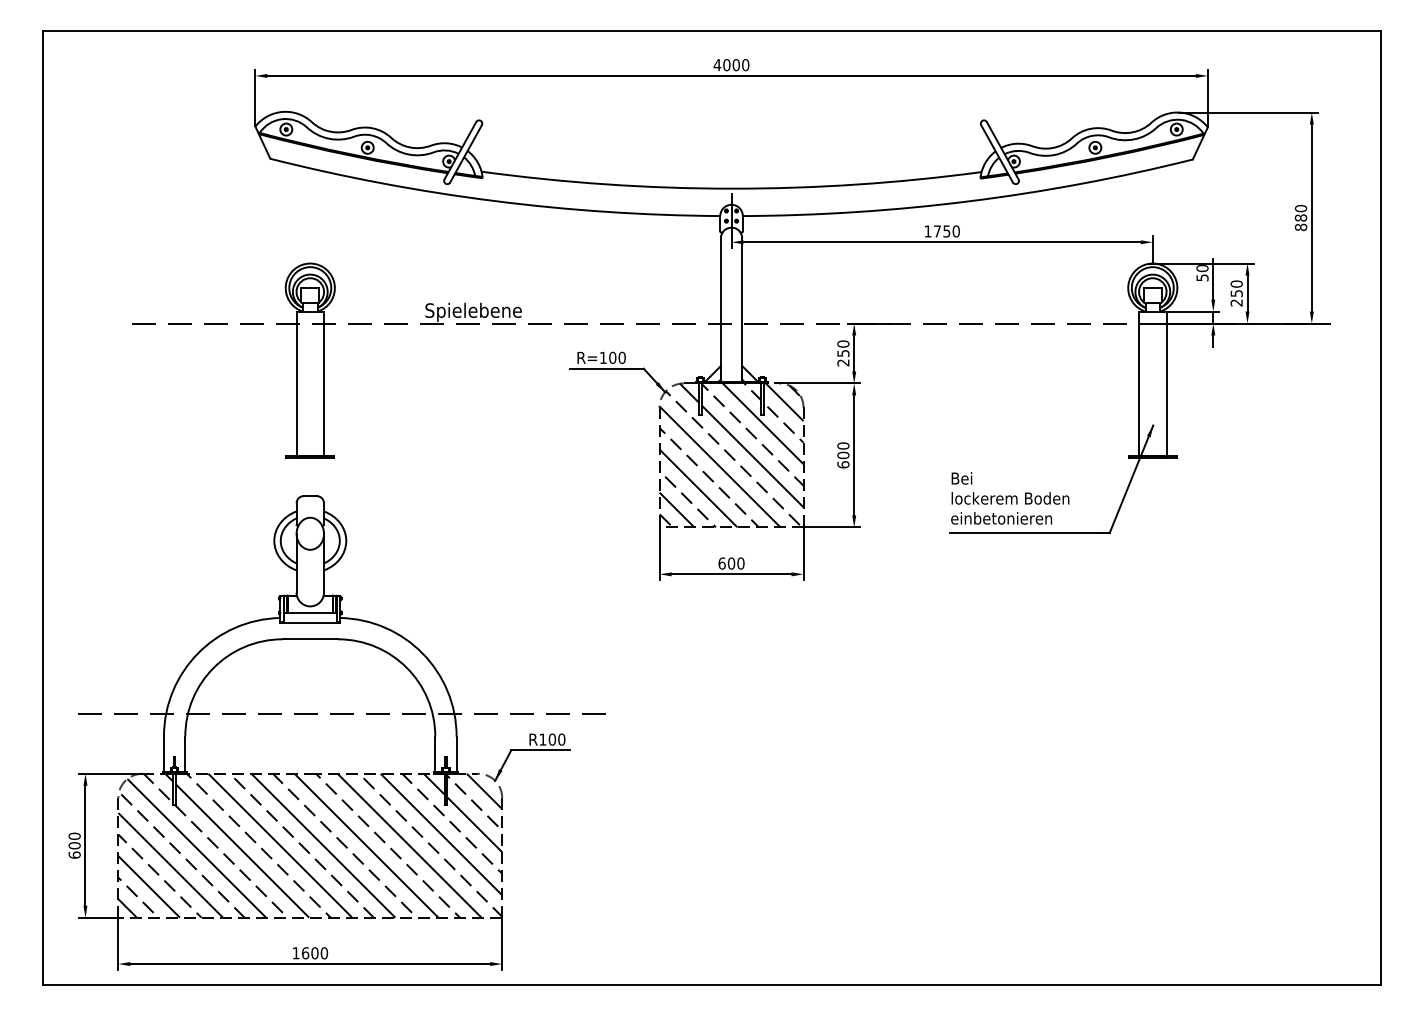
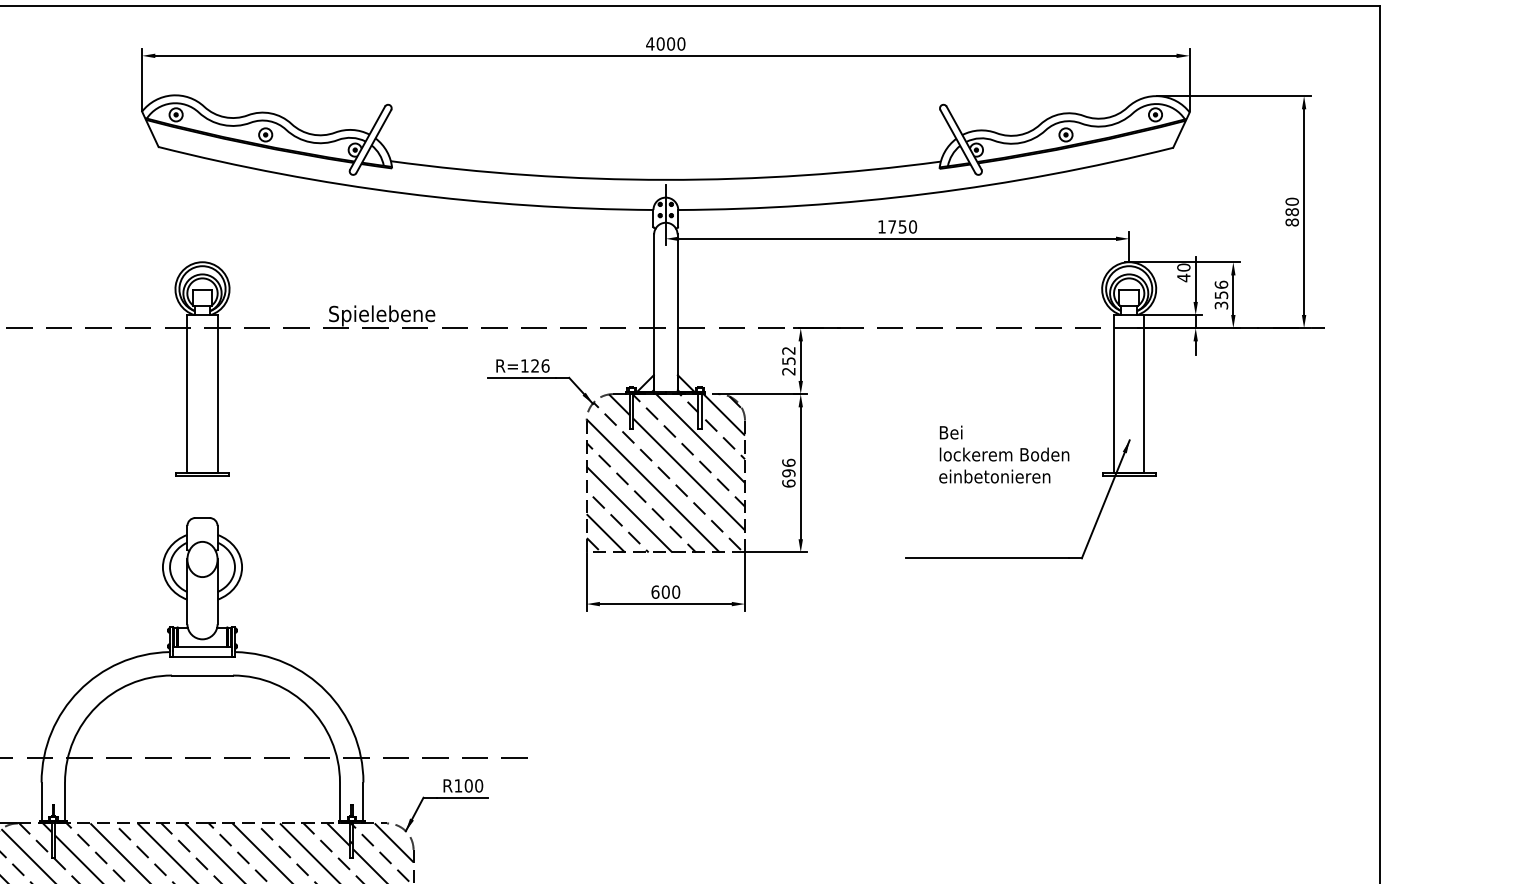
text: (1202, 277) -> (1183, 277), 50 -> 40
text: (1236, 293) -> (1221, 295), 250 -> 356
text: (843, 343) -> (788, 350), 250 -> 252
text: (617, 357) -> (540, 365), R=100 -> R=126
text: (843, 450) -> (788, 467), 600 -> 696
text: (1010, 498) -> (1004, 454), moved

